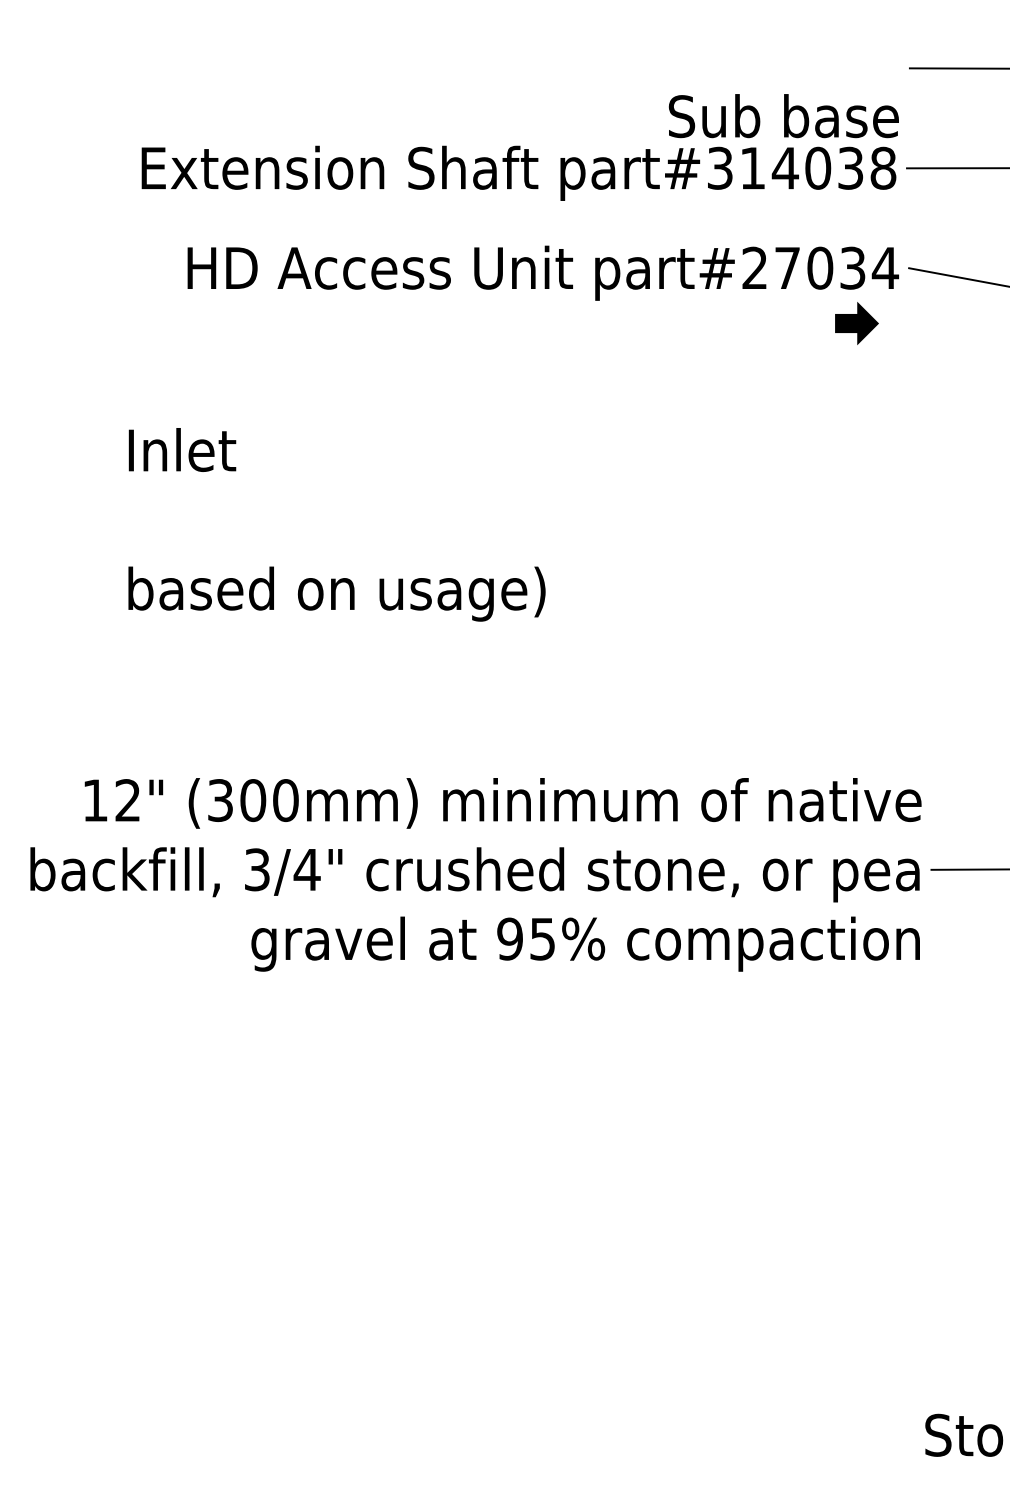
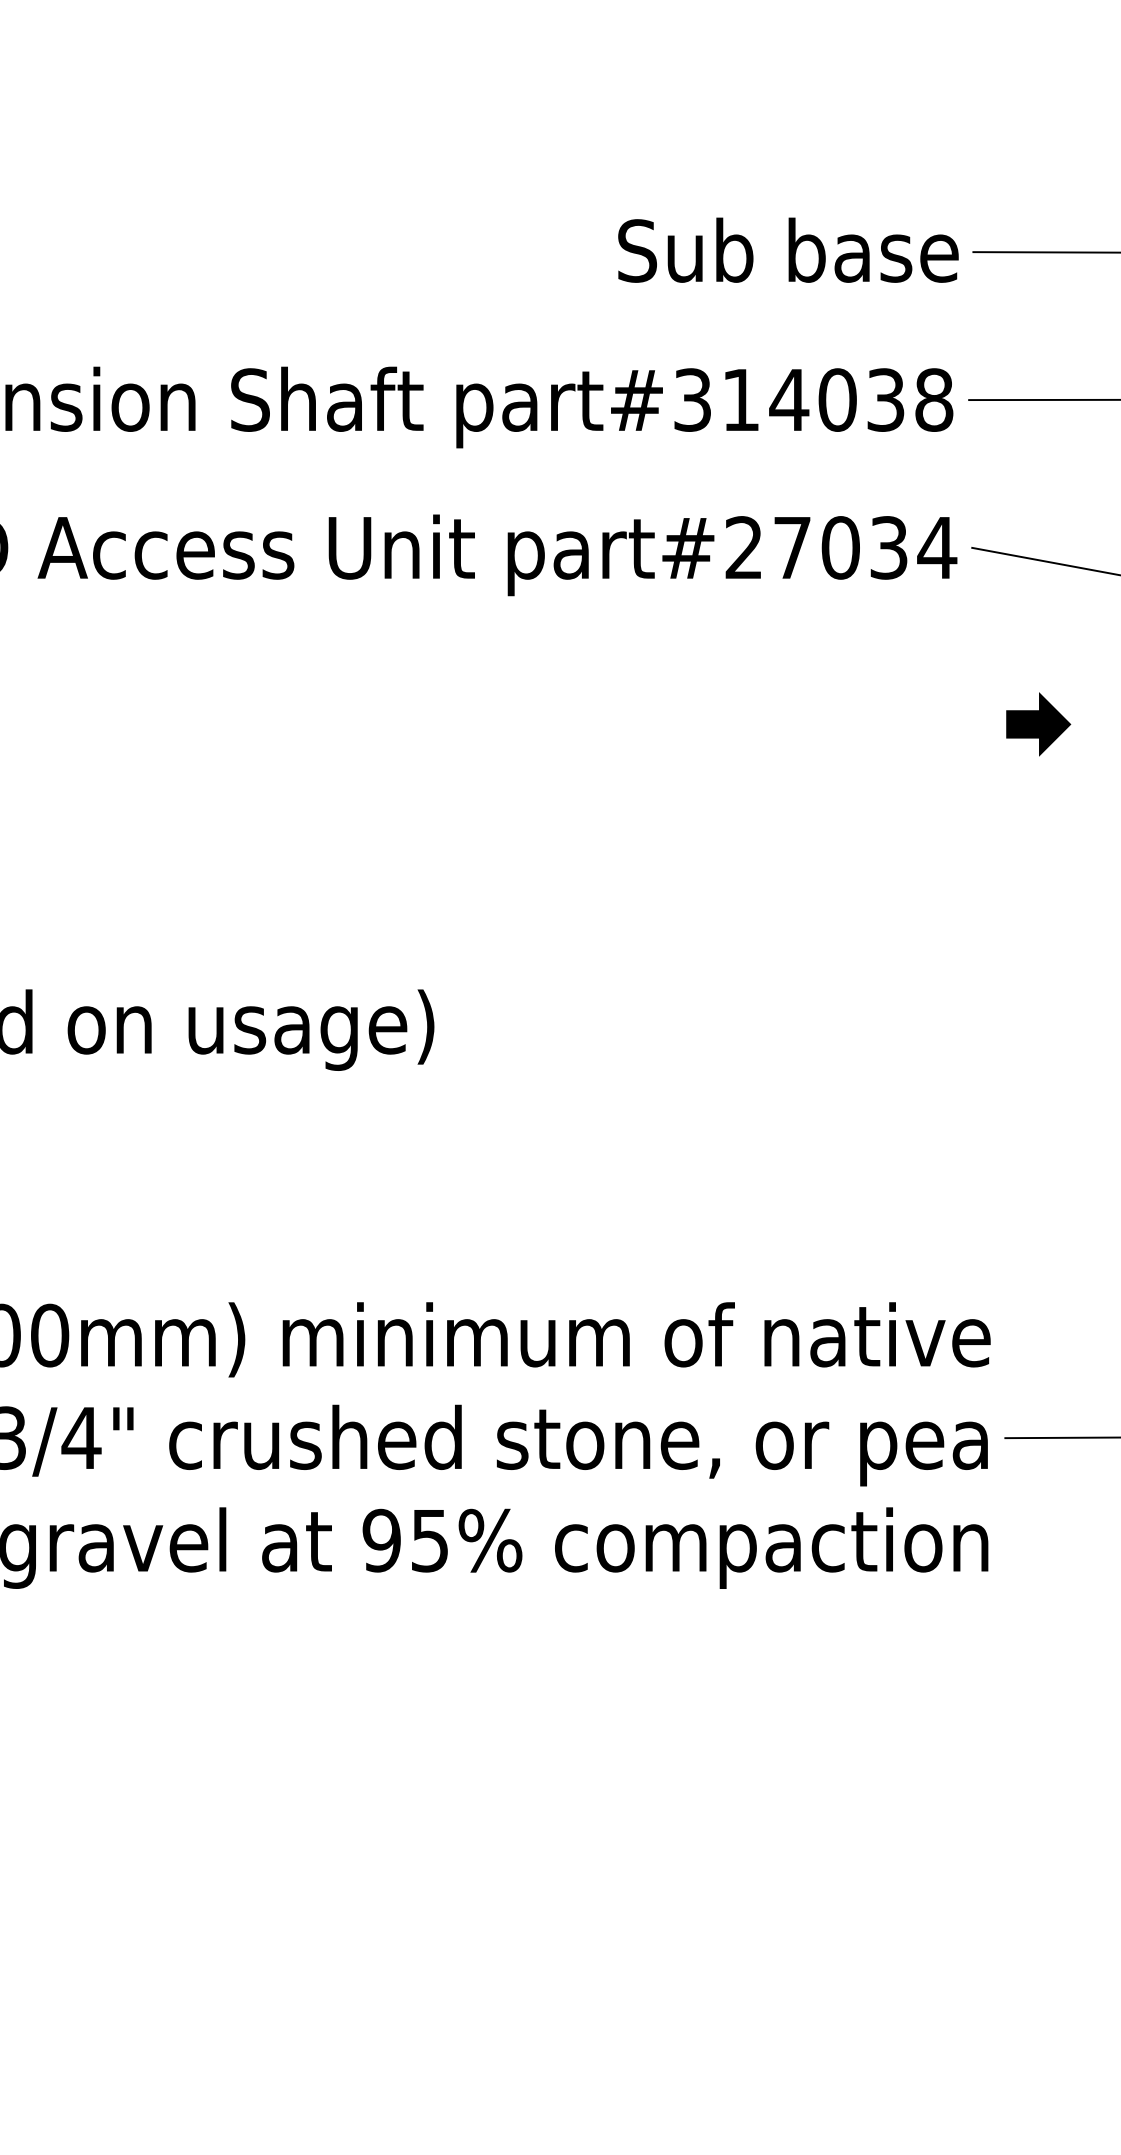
text: (783, 116) -> (787, 250), moved
part: (856, 323) -> (1037, 724), moved

